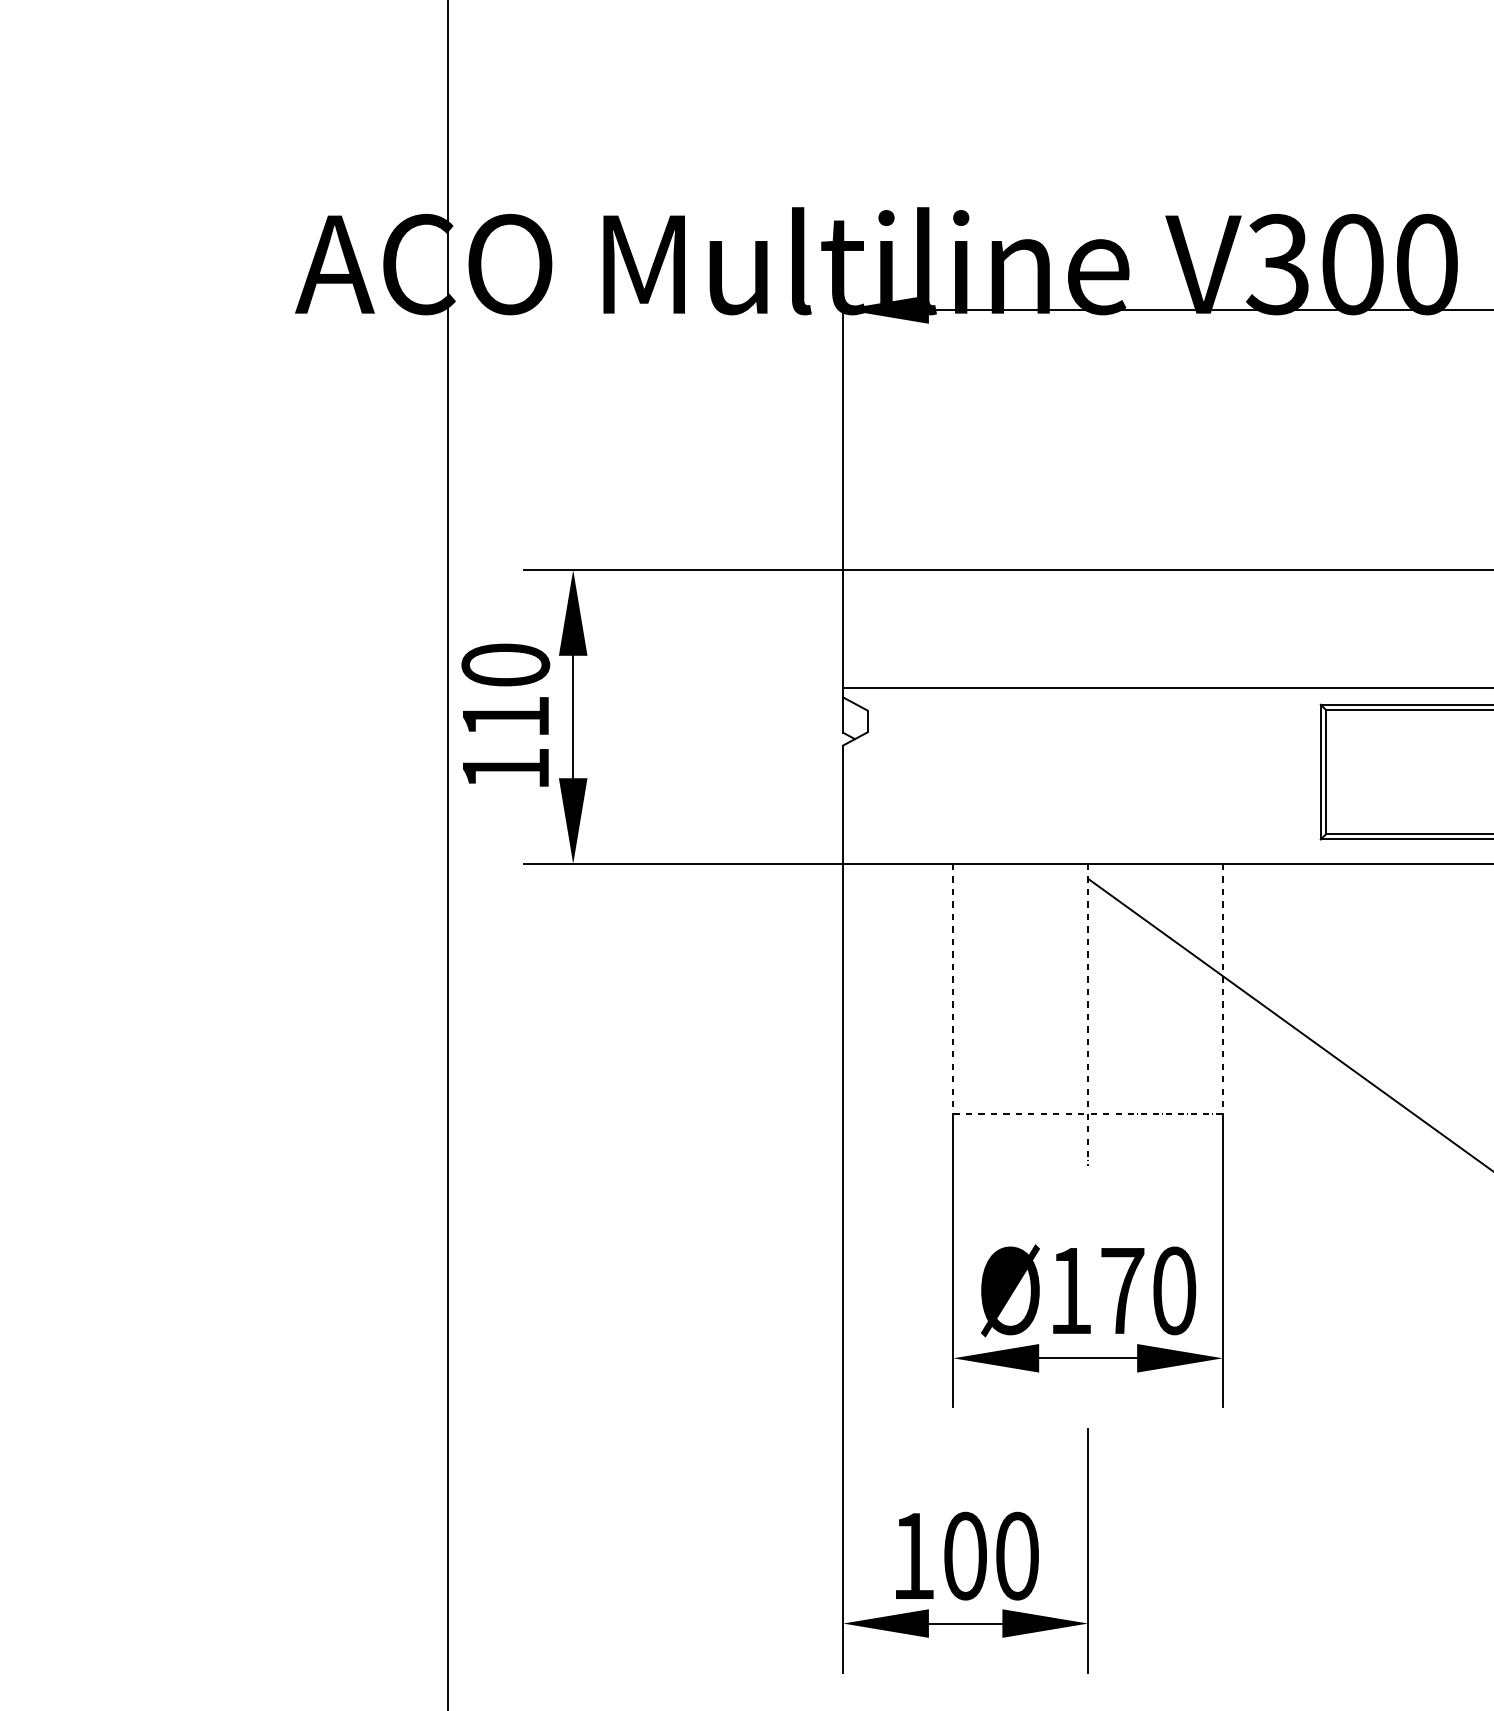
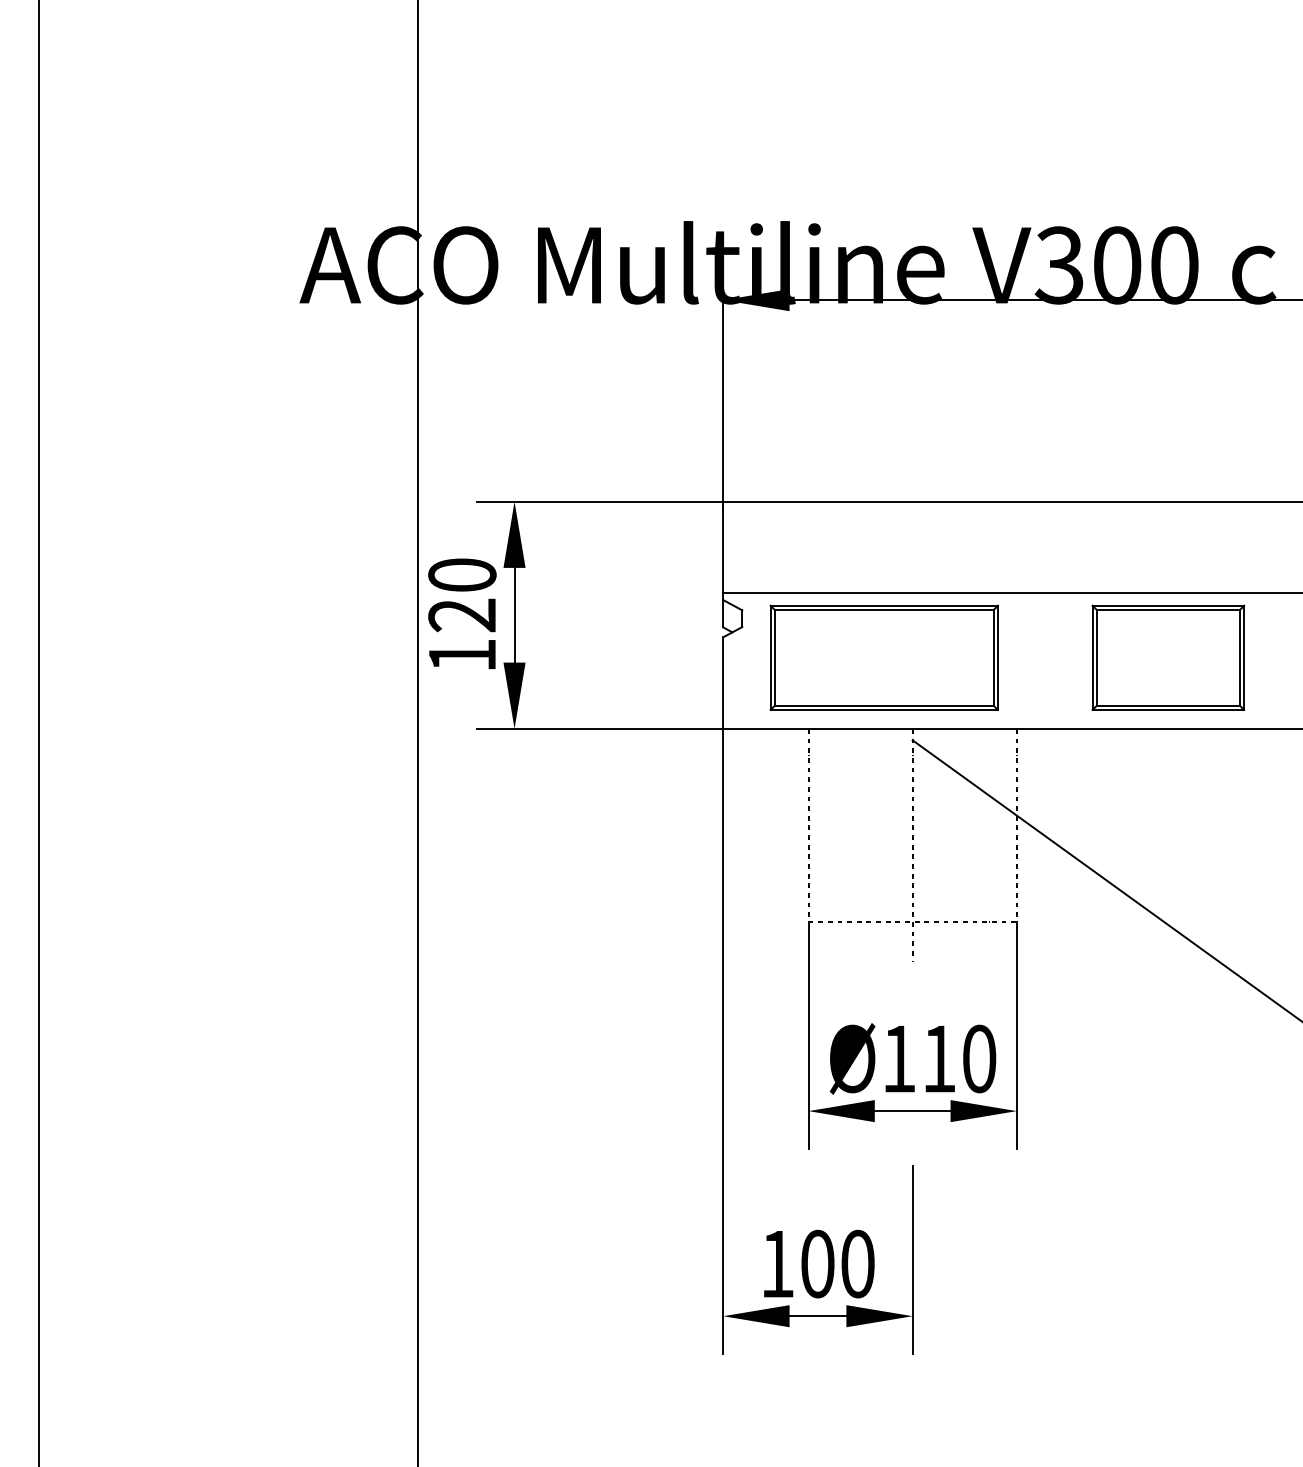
text: (504, 717) -> (461, 615), 110 -> 120
part: (1050, 771) -> (883, 657), added
text: (1122, 1290) -> (939, 1058), Ø170 -> Ø110

